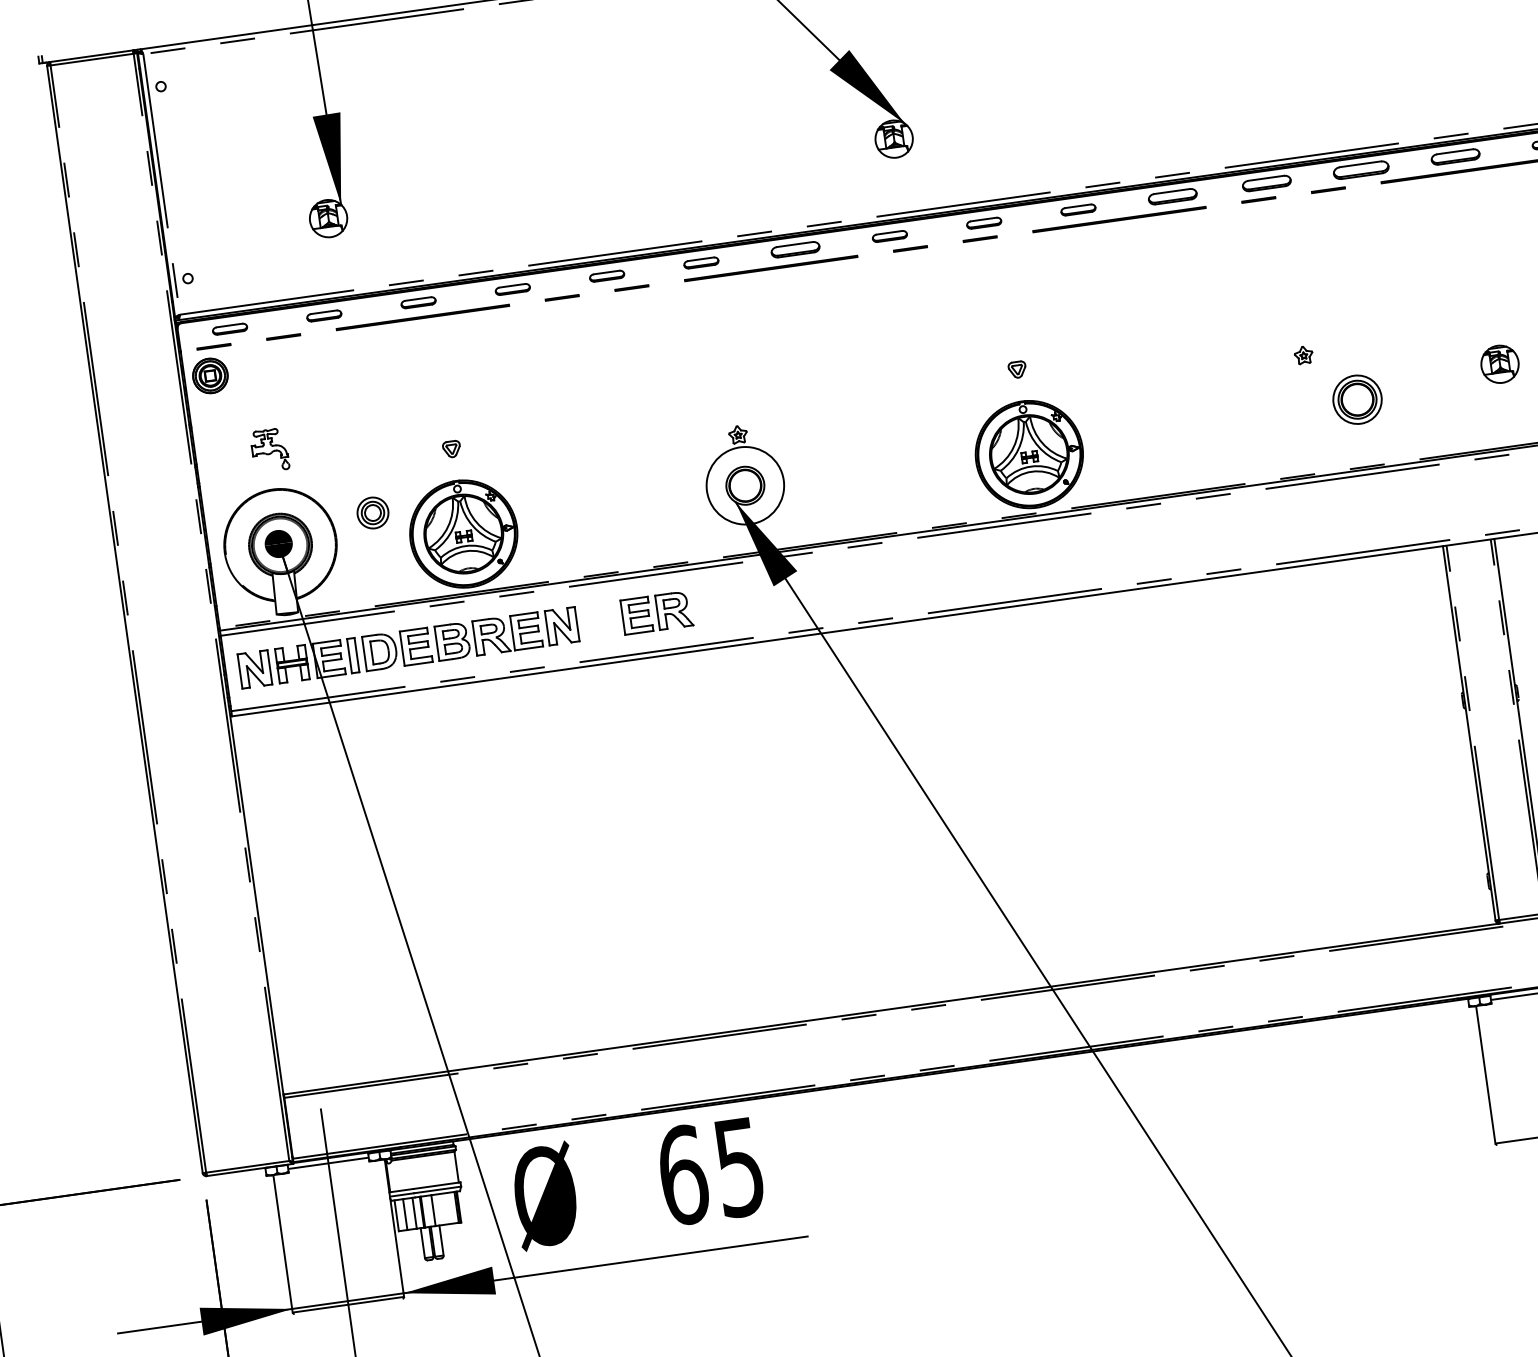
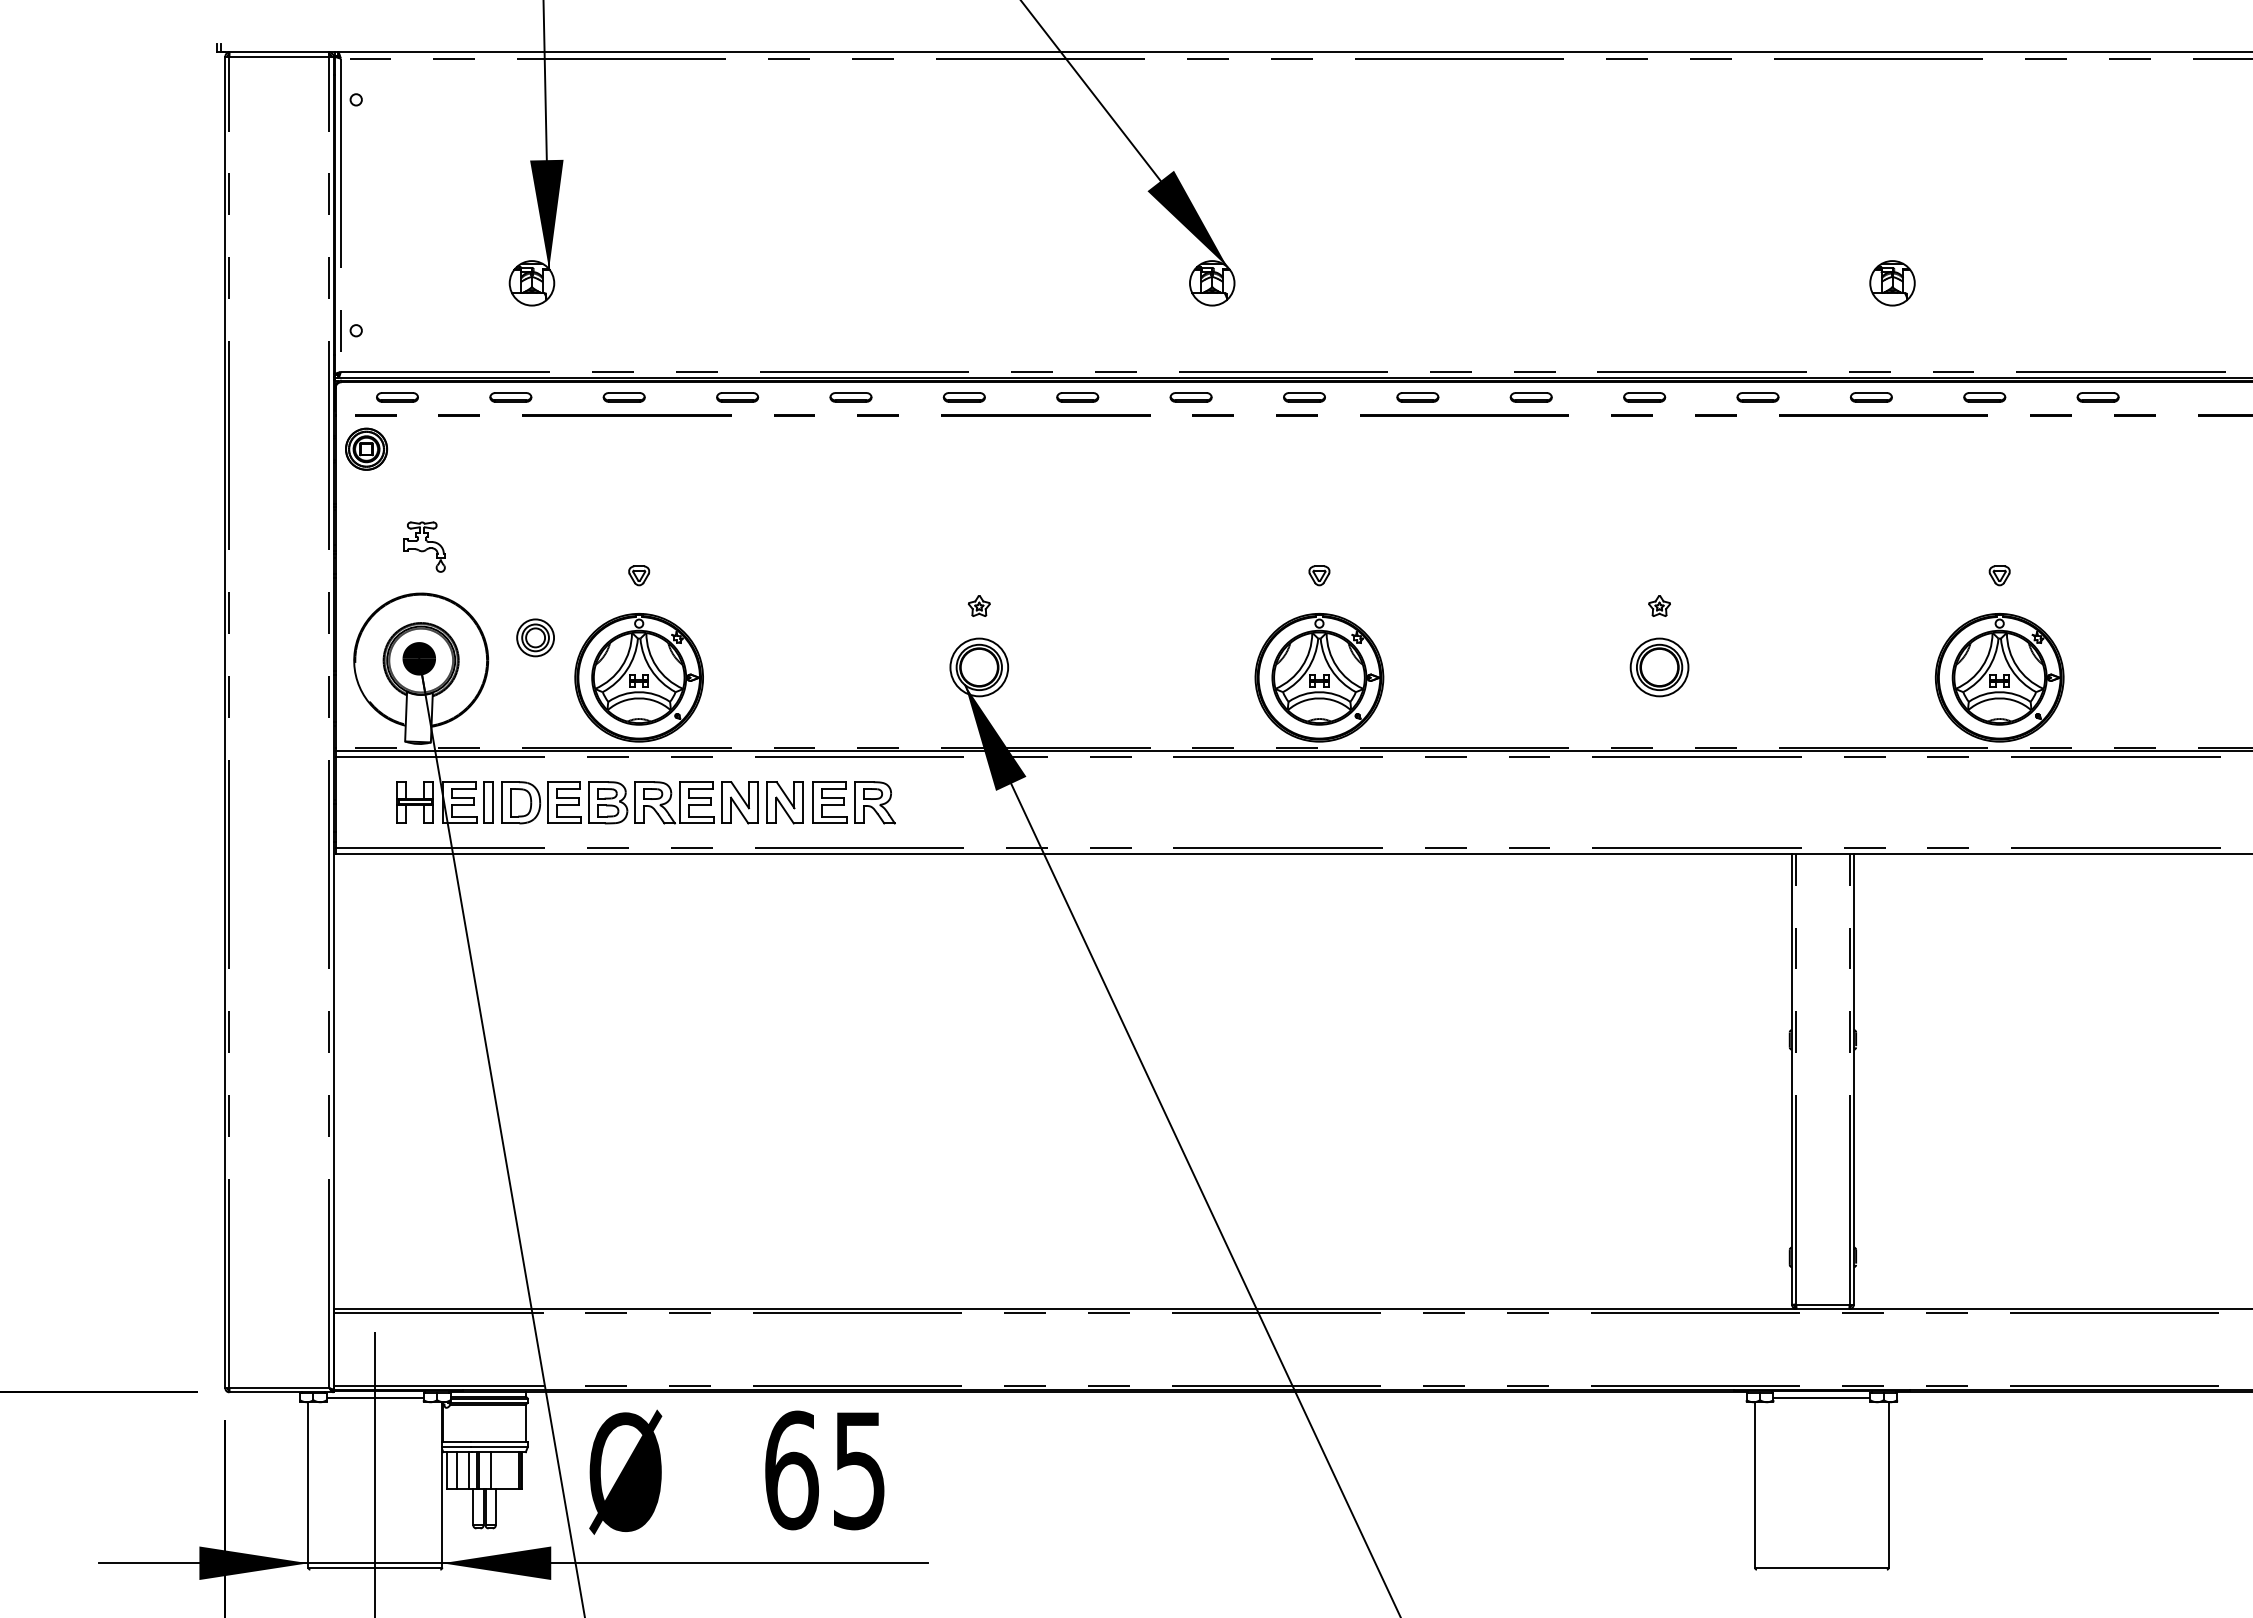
part: (1454, 157) -> (1870, 397), size x0.71
part: (1360, 170) -> (1757, 397), size x0.62
part: (1266, 183) -> (1644, 397), size x0.71
part: (1172, 196) -> (1530, 397), size x0.71
part: (795, 249) -> (1077, 397), size x0.71
part: (1500, 364) -> (1892, 283), moved
part: (1357, 399) -> (1659, 667), moved
circle: (745, 485) -> (979, 667), size x0.62
part: (254, 669) -> (784, 802), moved

